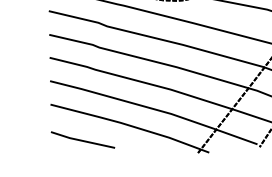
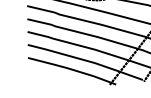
line: (81, 139) -> (45, 77), removed

